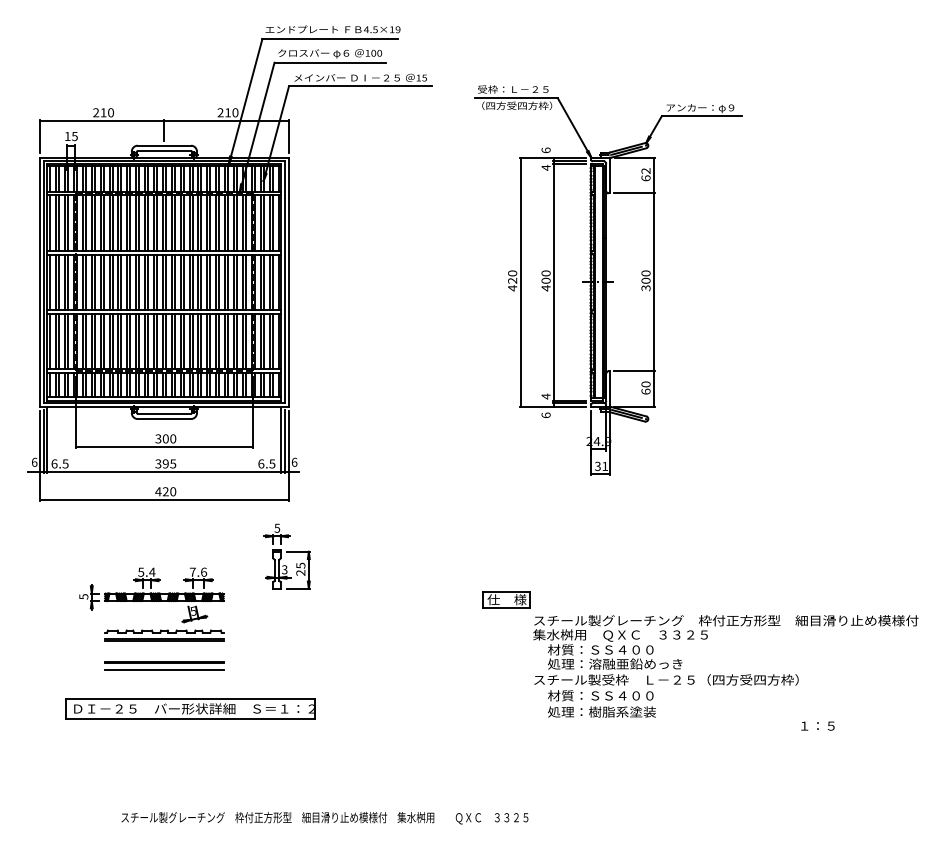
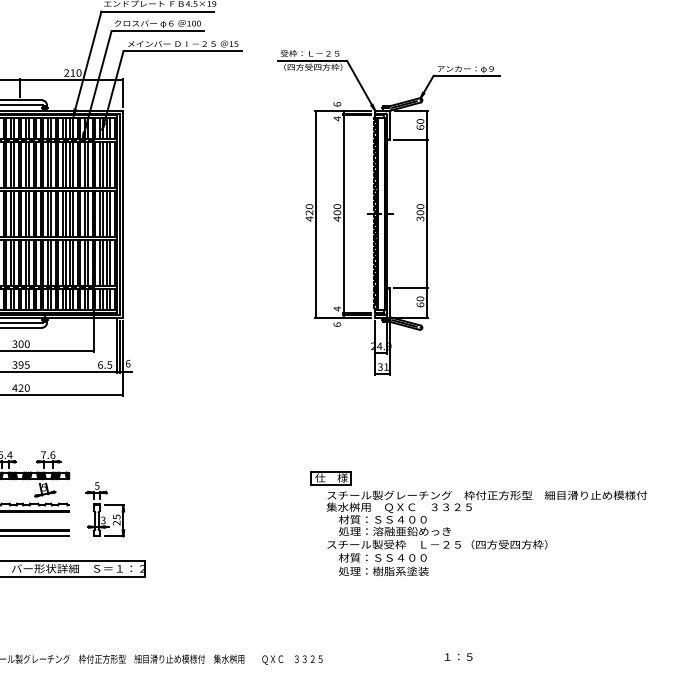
text: (645, 170) -> (420, 121), 62 -> 60
part: (286, 556) -> (104, 509), moved
part: (506, 599) -> (331, 477), moved
text: (817, 725) -> (458, 656), moved

